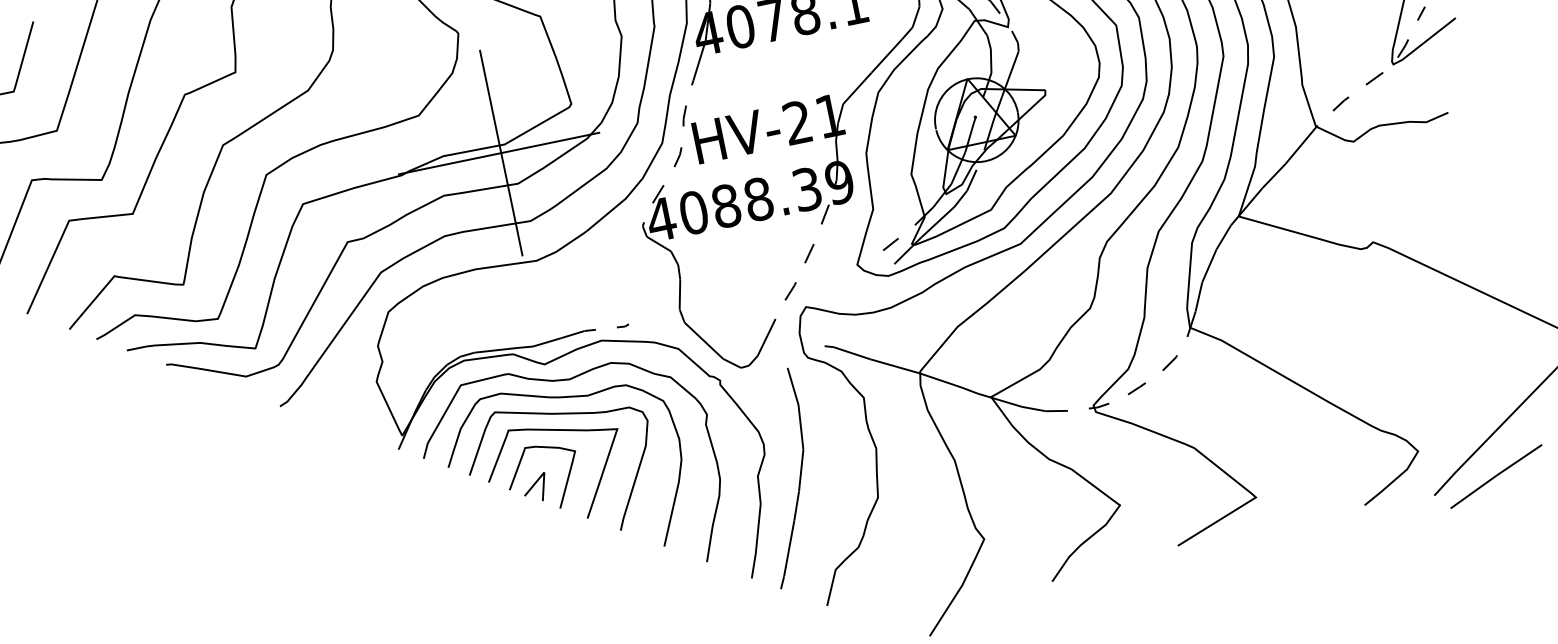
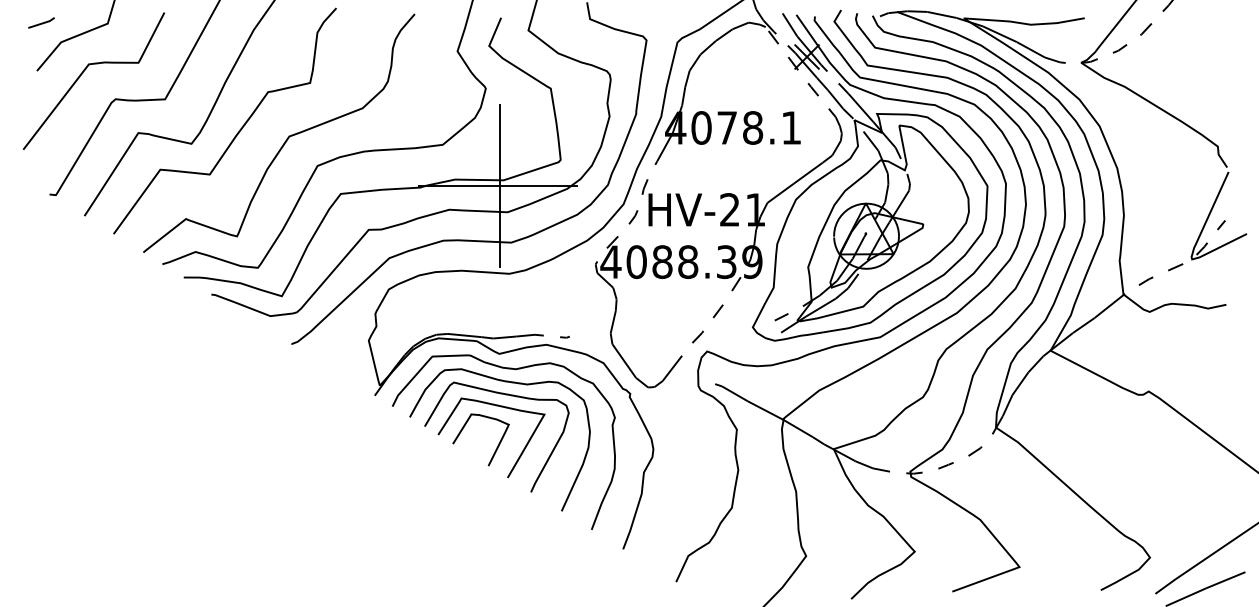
curve: (798, 479) -> (674, 481), removed
line: (533, 487) -> (471, 445), removed

